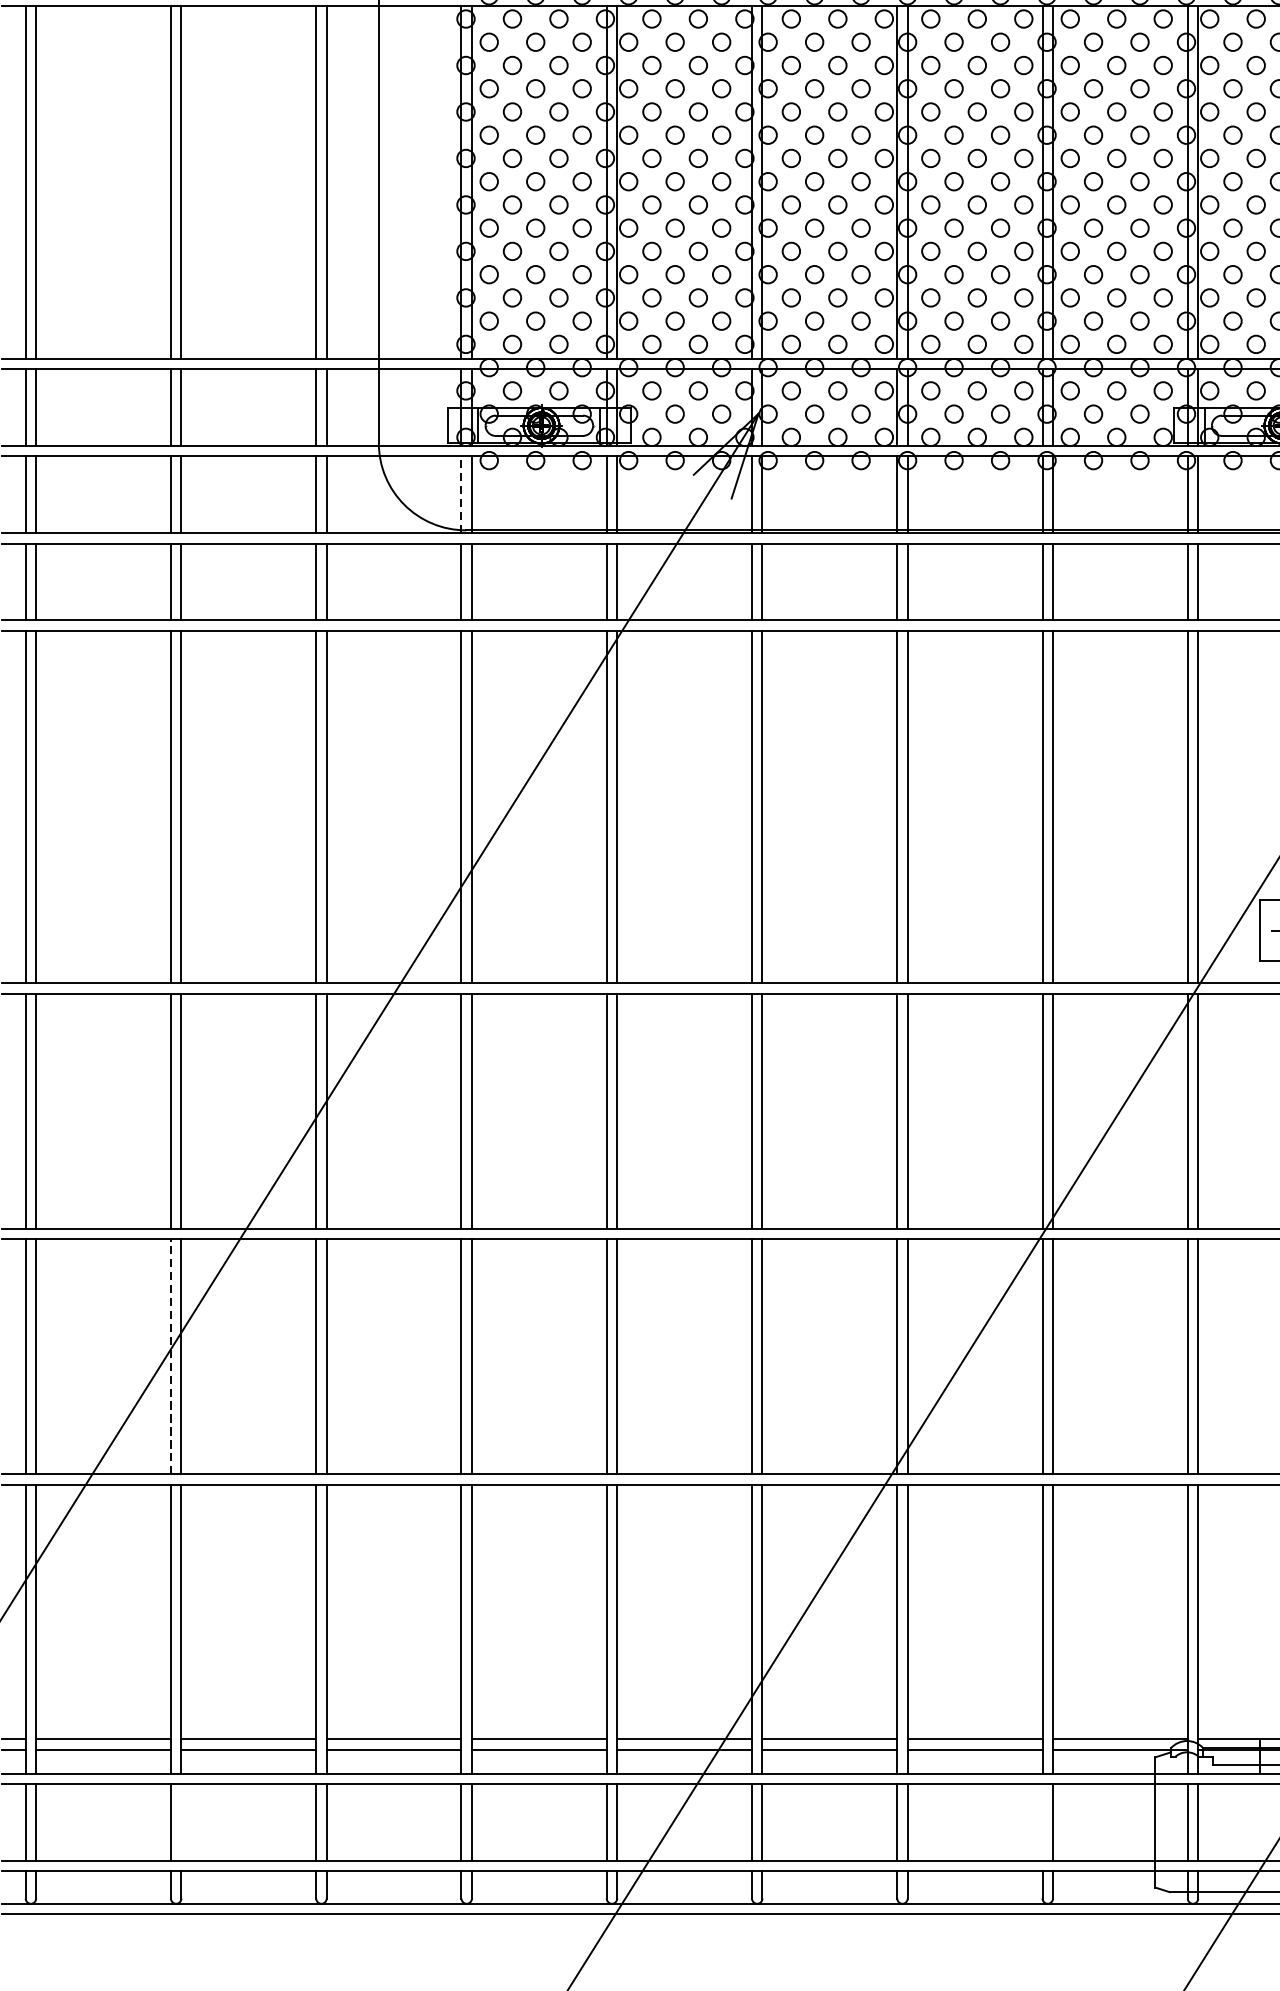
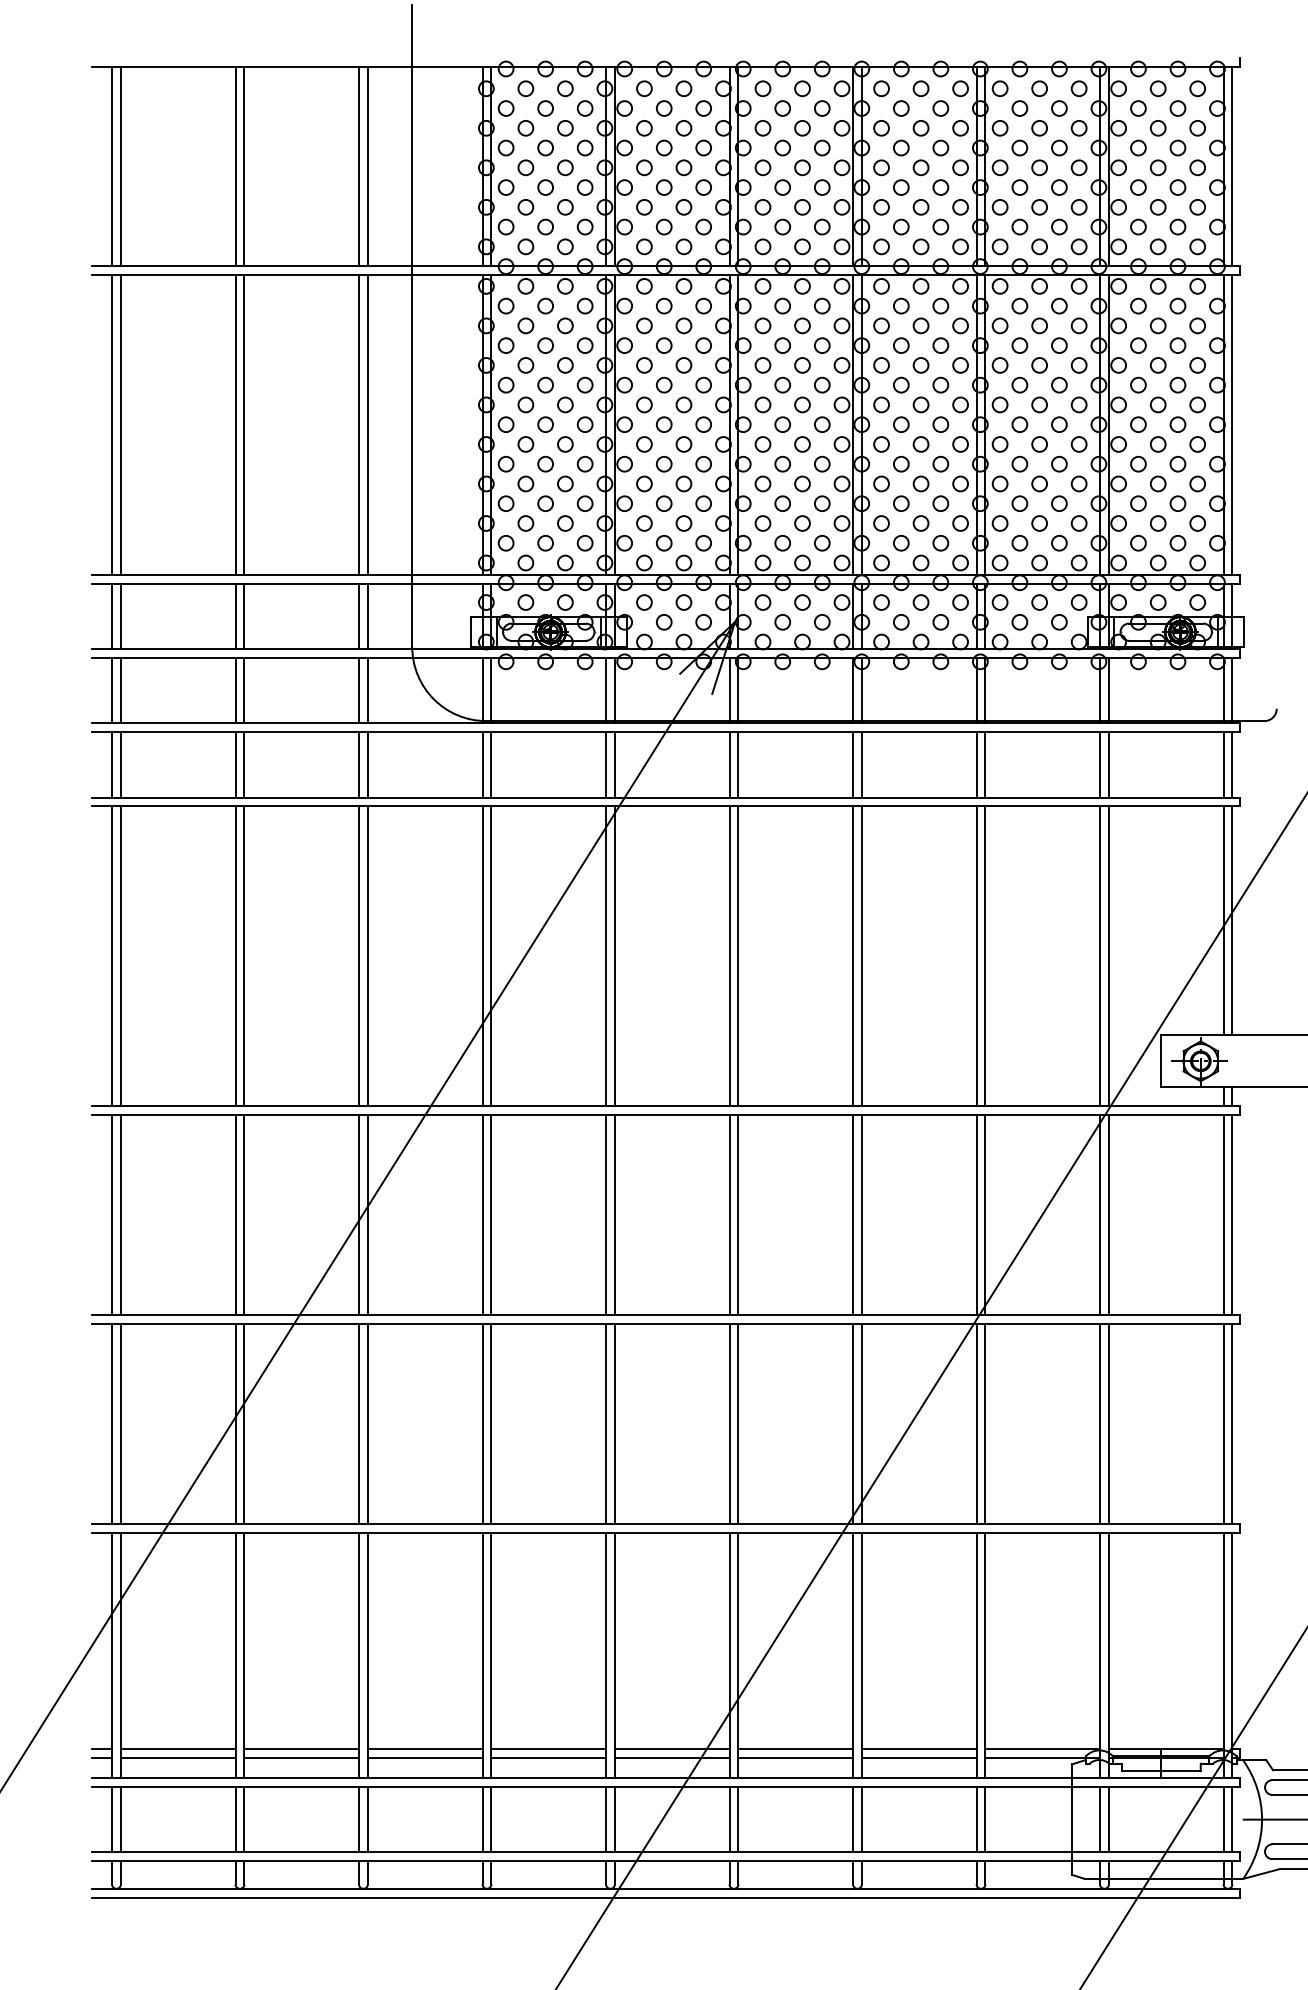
line: (461, 494) -> (482, 690), dashed -> solid
line: (170, 1356) -> (235, 1423), dashed -> solid
line: (181, 1822) -> (244, 1819), added
line: (1042, 1822) -> (976, 1819), added

